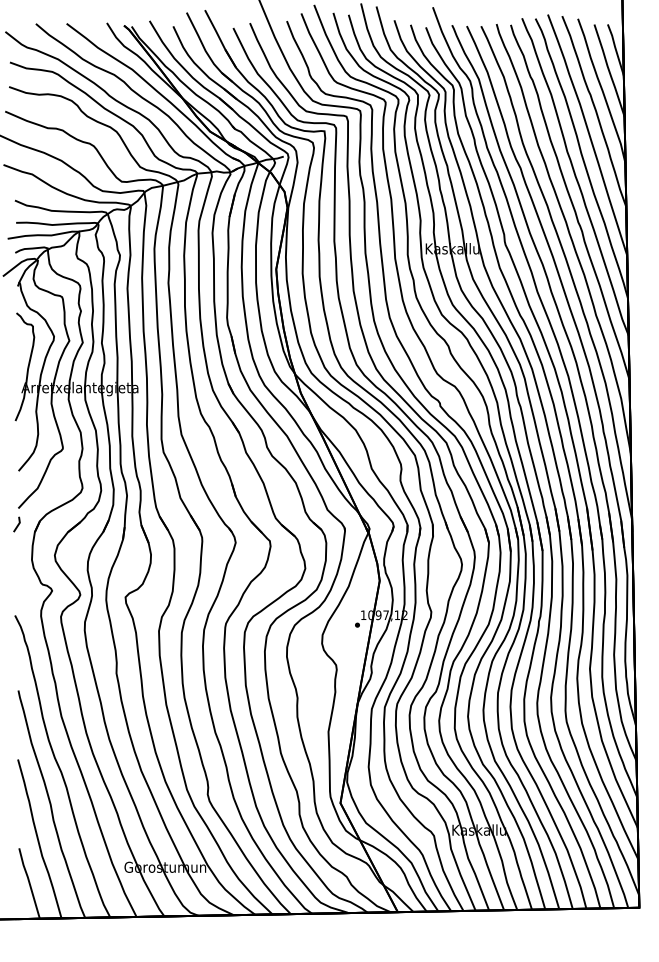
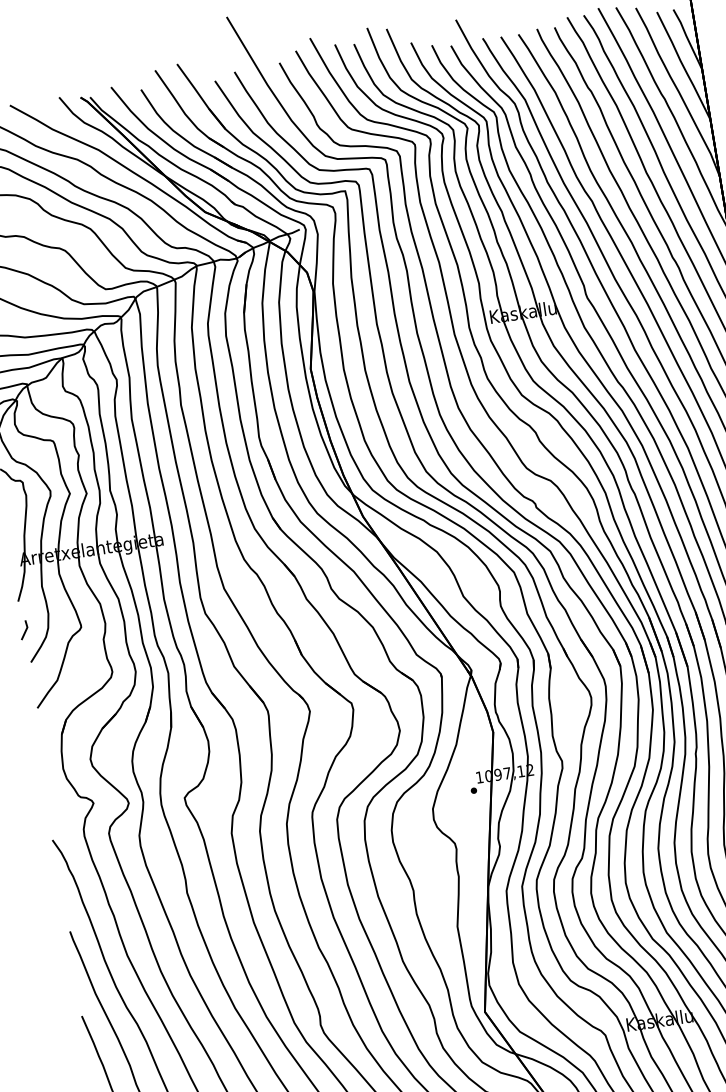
line: (17, 524) -> (24, 630), moved

